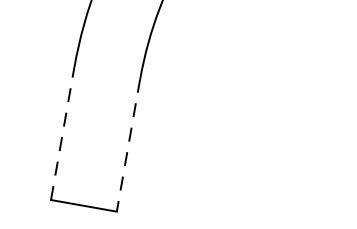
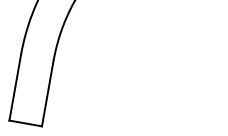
line: (63, 133) -> (15, 87), dashed -> solid
line: (127, 145) -> (47, 93), dashed -> solid

